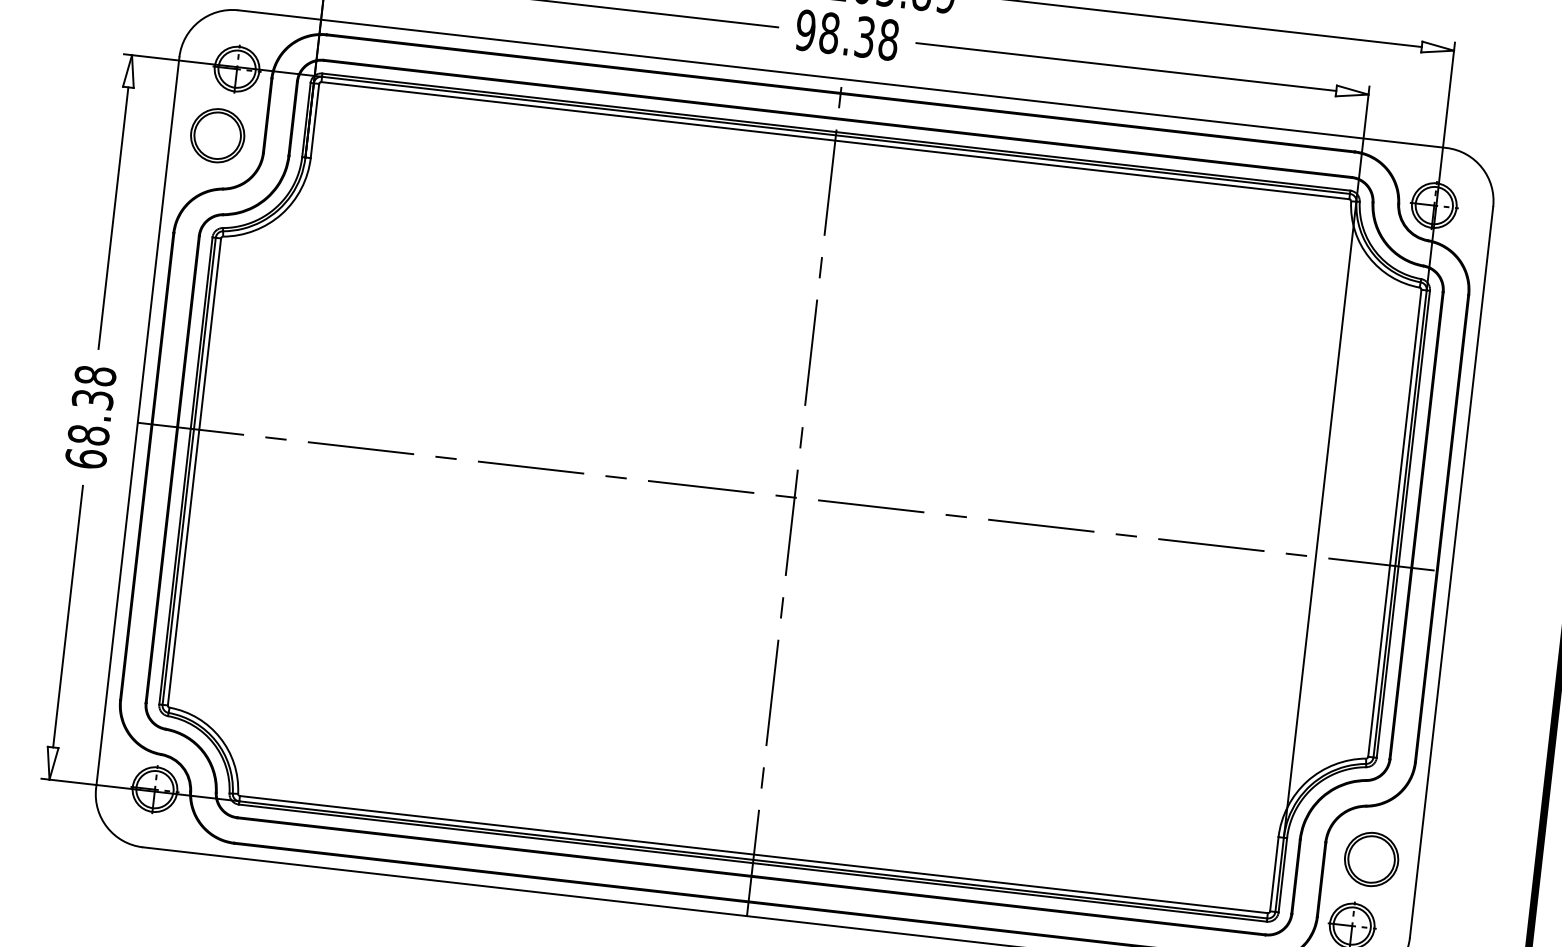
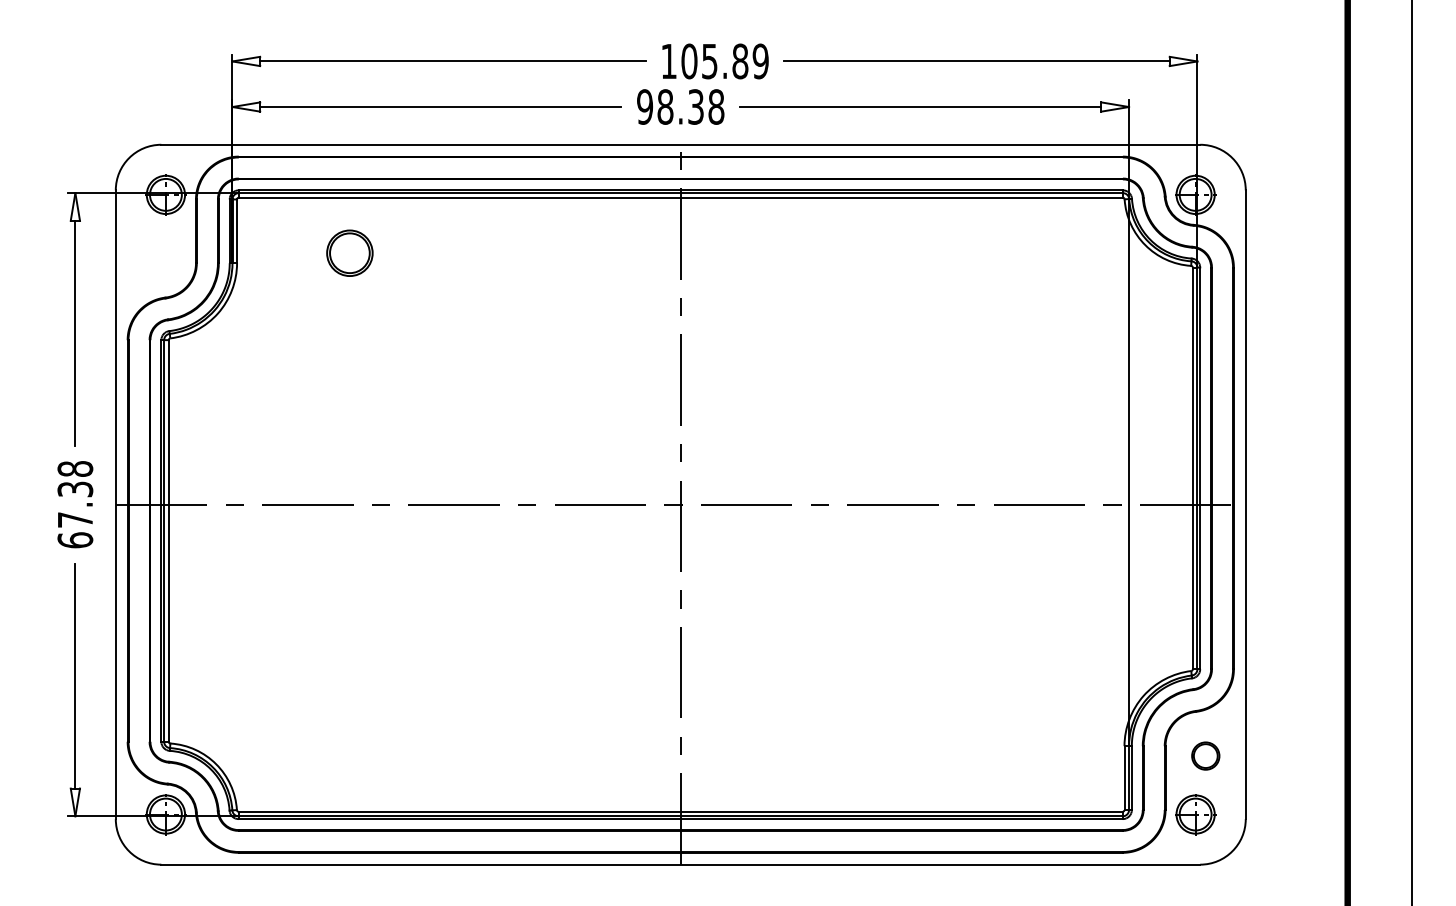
part: (217, 134) -> (349, 252), moved
text: (88, 434) -> (75, 519), 68.38 -> 67.38
part: (1371, 858) -> (1205, 755), size x0.6

